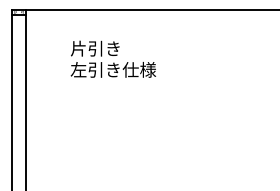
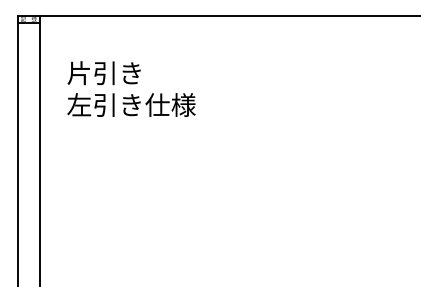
text: (112, 58) -> (130, 87), moved

